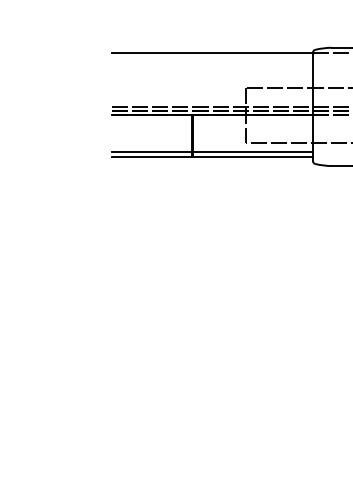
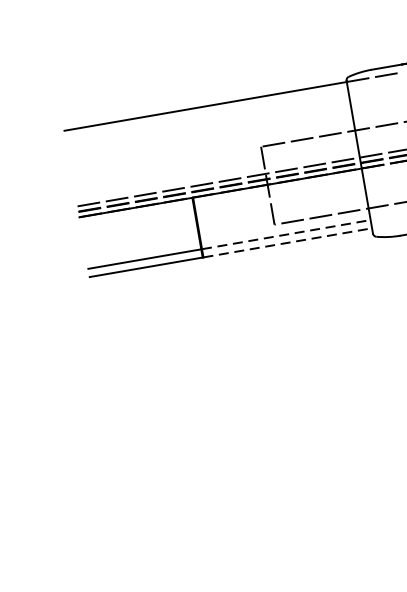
line: (253, 151) -> (287, 234), solid -> dashed
line: (253, 157) -> (288, 242), solid -> dashed

